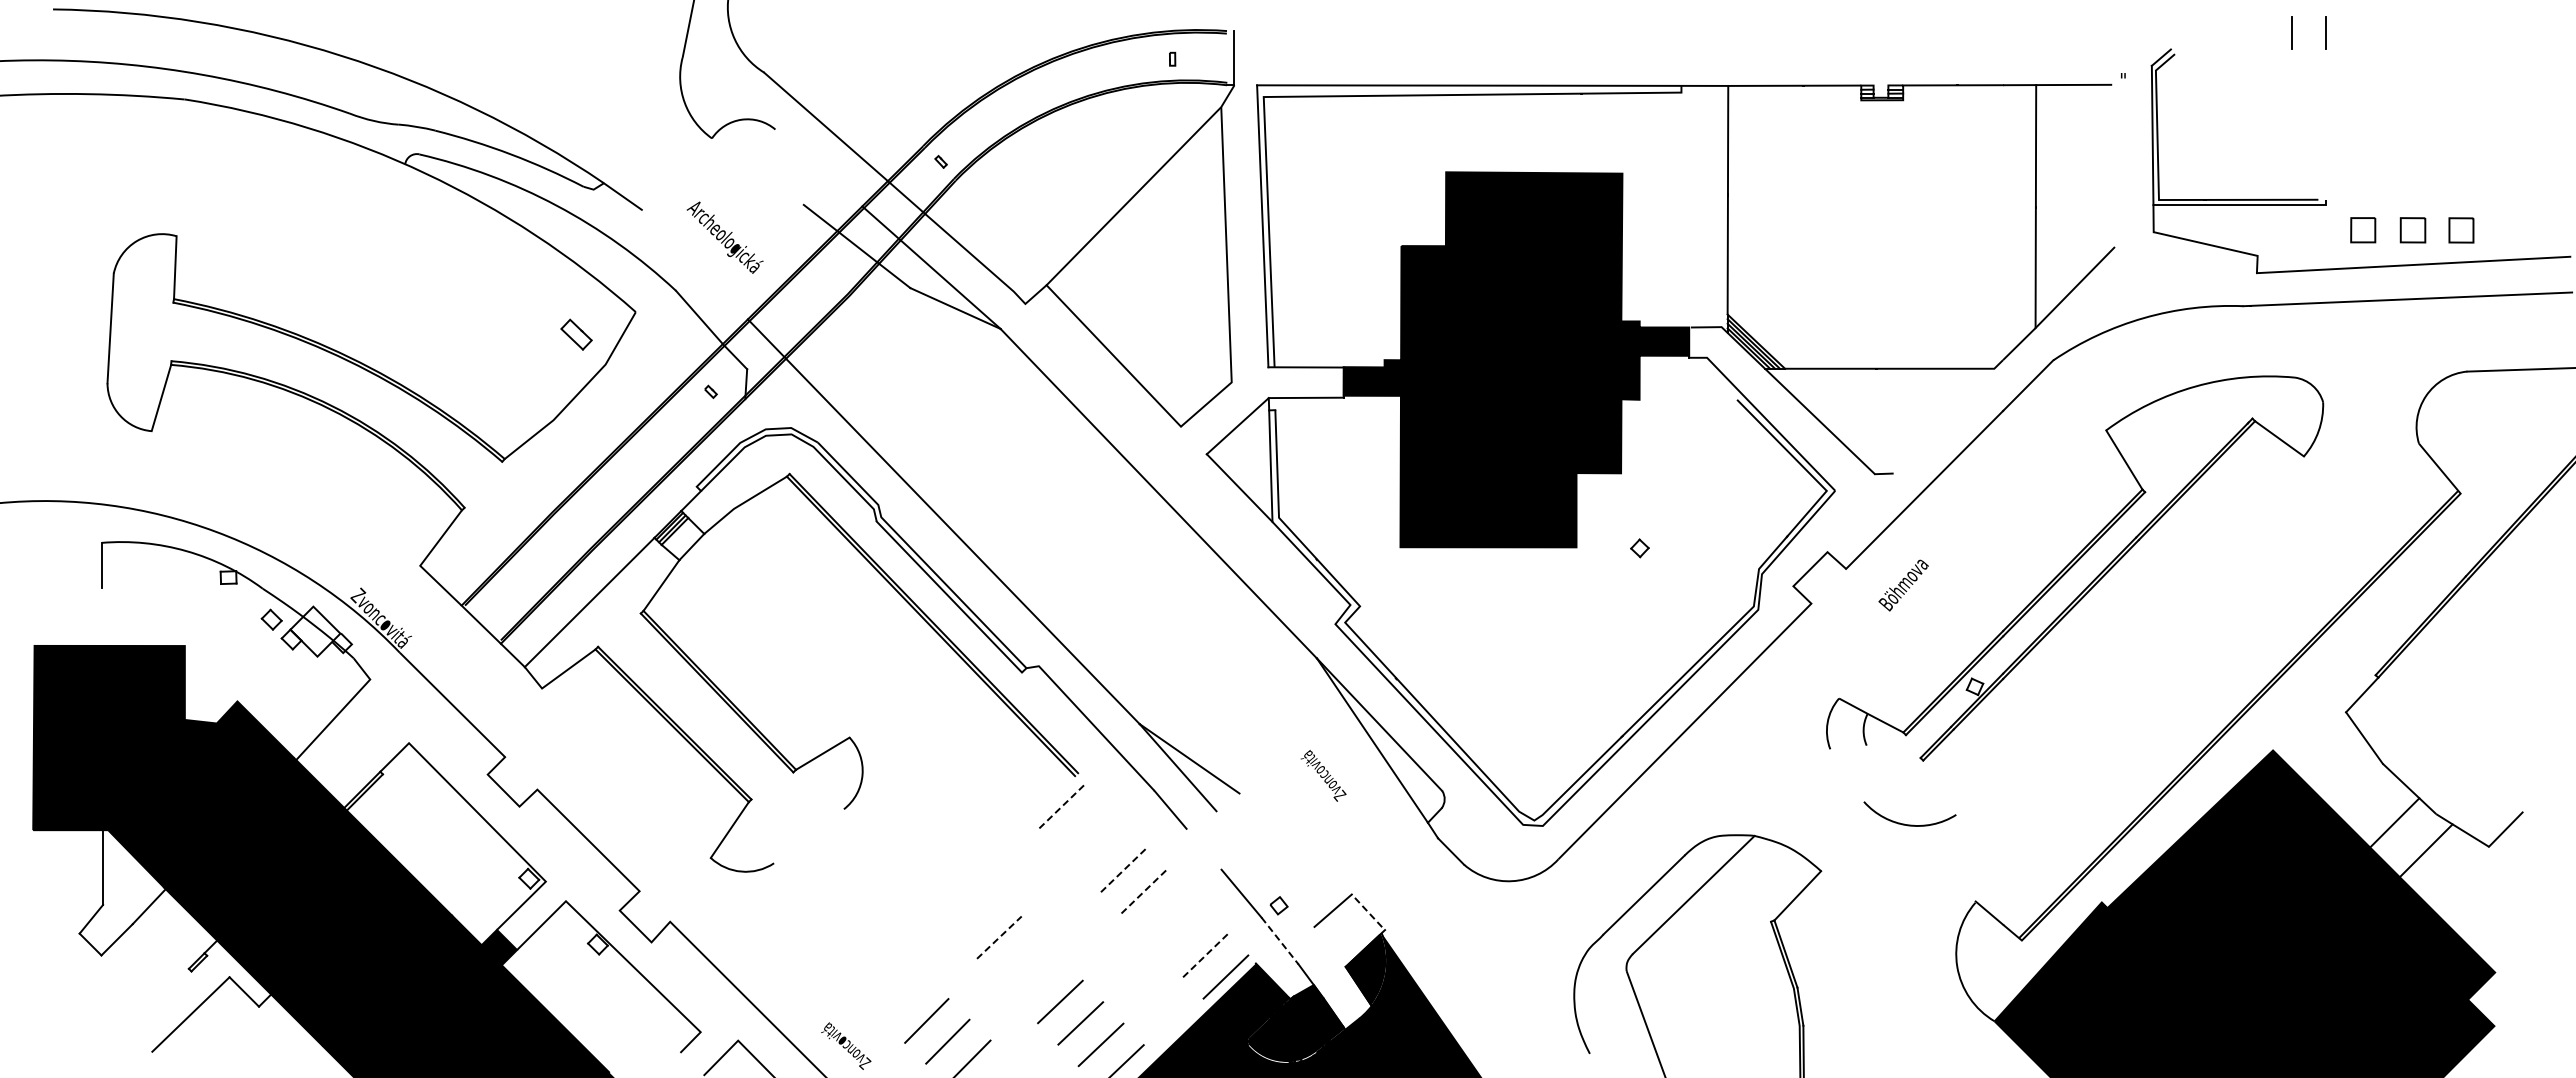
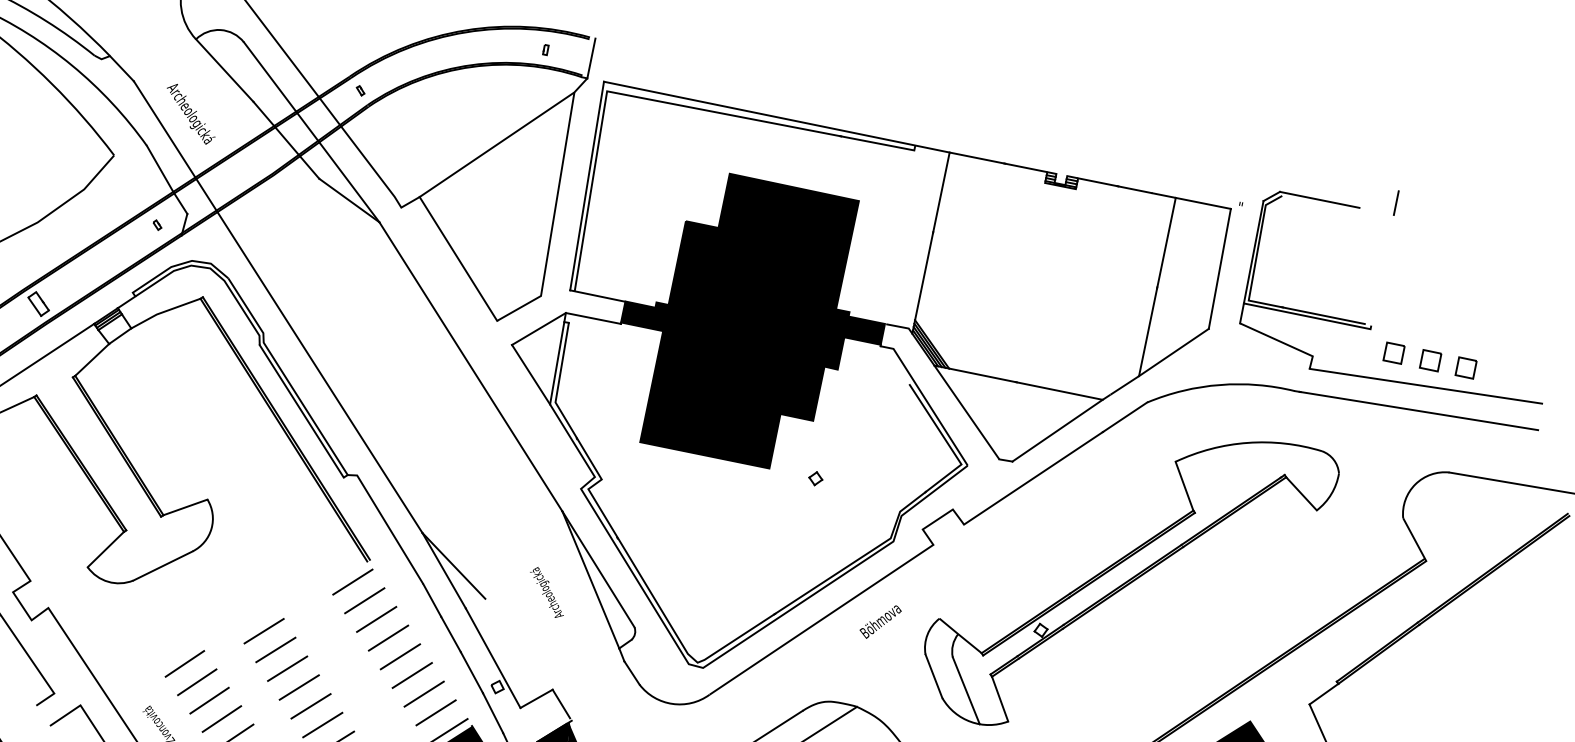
line: (2291, 32) -> (1370, 197), removed
line: (2224, 49) -> (1319, 199), added
line: (2112, 165) -> (1219, 268), added
line: (818, 167) -> (269, 76), added
line: (757, 171) -> (224, 70), added
line: (694, 264) -> (164, 129), added
part: (576, 334) -> (38, 303), moved
line: (1943, 420) -> (1057, 430), added
text: (1903, 585) -> (880, 621), moved
text: (1318, 769) -> (546, 593), Zvoncovitá -> Archeologická
line: (1846, 775) -> (933, 676), added
line: (1892, 785) -> (965, 690), added
line: (1939, 787) -> (999, 698), added
line: (1062, 806) -> (353, 581), dashed -> solid
line: (1081, 827) -> (364, 600), added
line: (808, 836) -> (162, 566), added
line: (1102, 848) -> (376, 618), added
line: (1203, 848) -> (450, 633), added
line: (1265, 868) -> (493, 657), added
line: (1123, 870) -> (388, 638), dashed -> solid
line: (1144, 891) -> (400, 656), dashed -> solid
line: (958, 894) -> (264, 630), added
line: (1366, 910) -> (561, 703), dashed -> solid
line: (1164, 912) -> (412, 674), added
line: (978, 916) -> (275, 650), added
line: (1184, 934) -> (423, 694), added
line: (999, 937) -> (287, 668), dashed -> solid
line: (1280, 940) -> (493, 712), dashed -> solid
line: (1205, 955) -> (436, 712), dashed -> solid
line: (863, 958) -> (184, 663), added
line: (1019, 958) -> (299, 687), added
line: (884, 979) -> (197, 682), added
line: (1039, 980) -> (310, 706), added
line: (905, 1000) -> (209, 700), added

